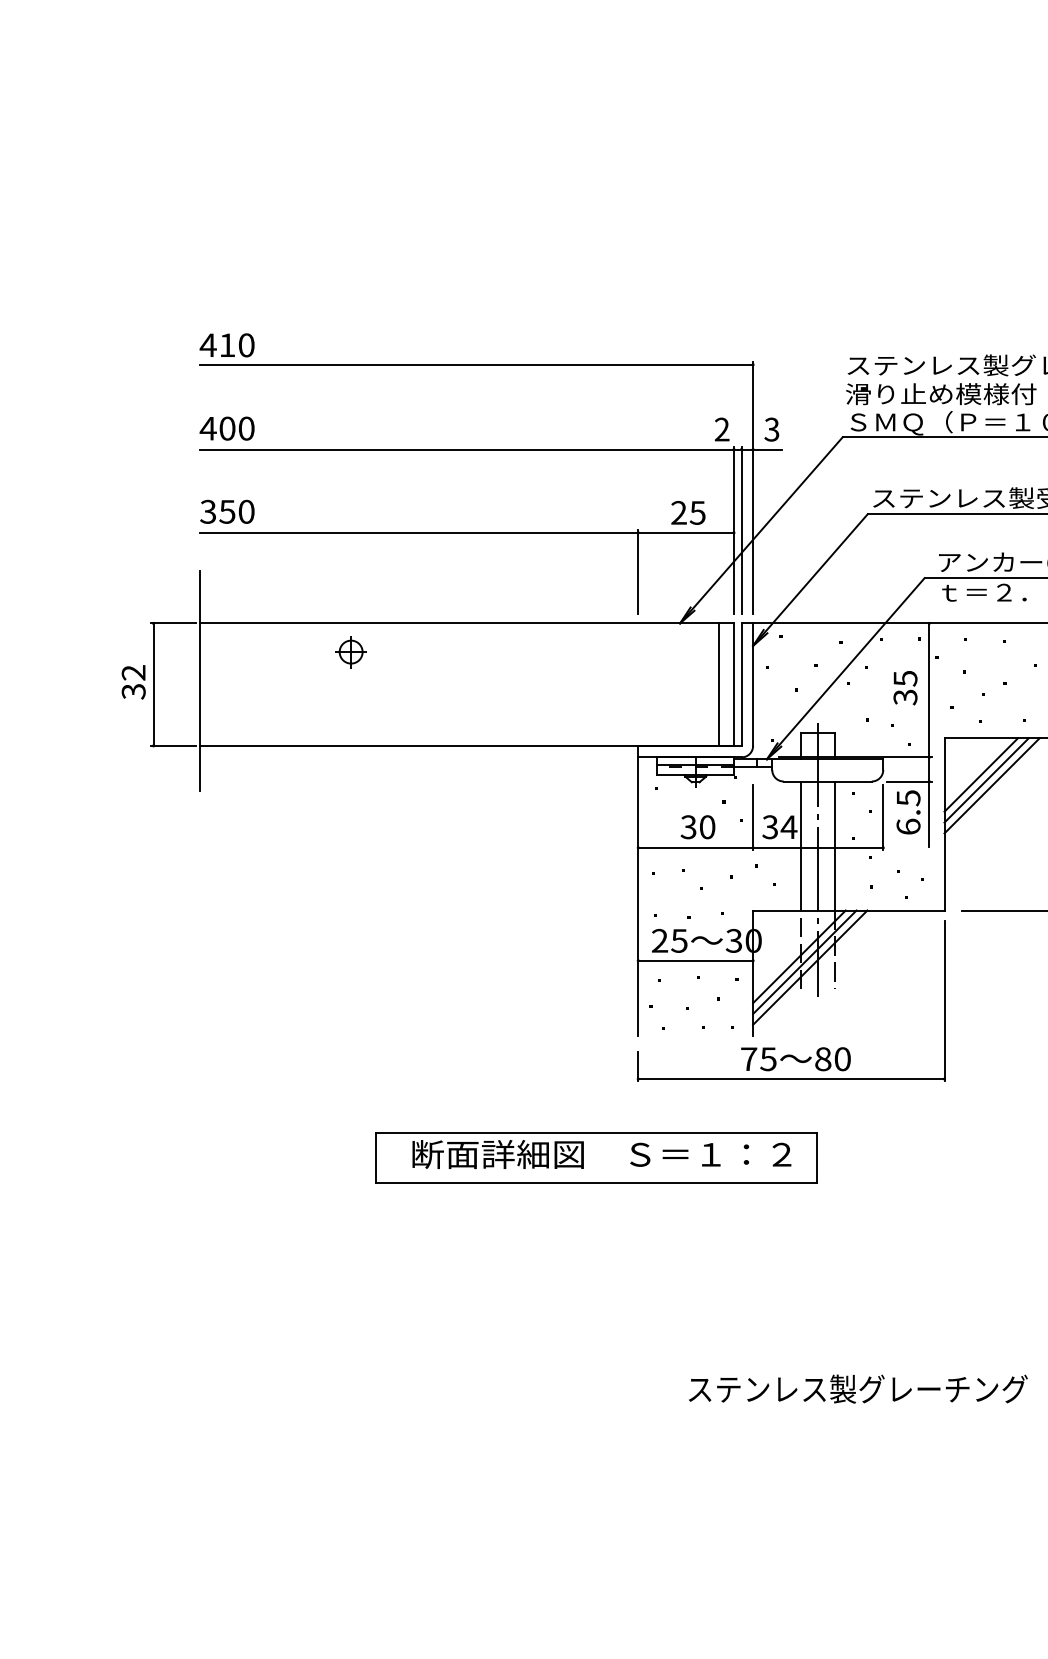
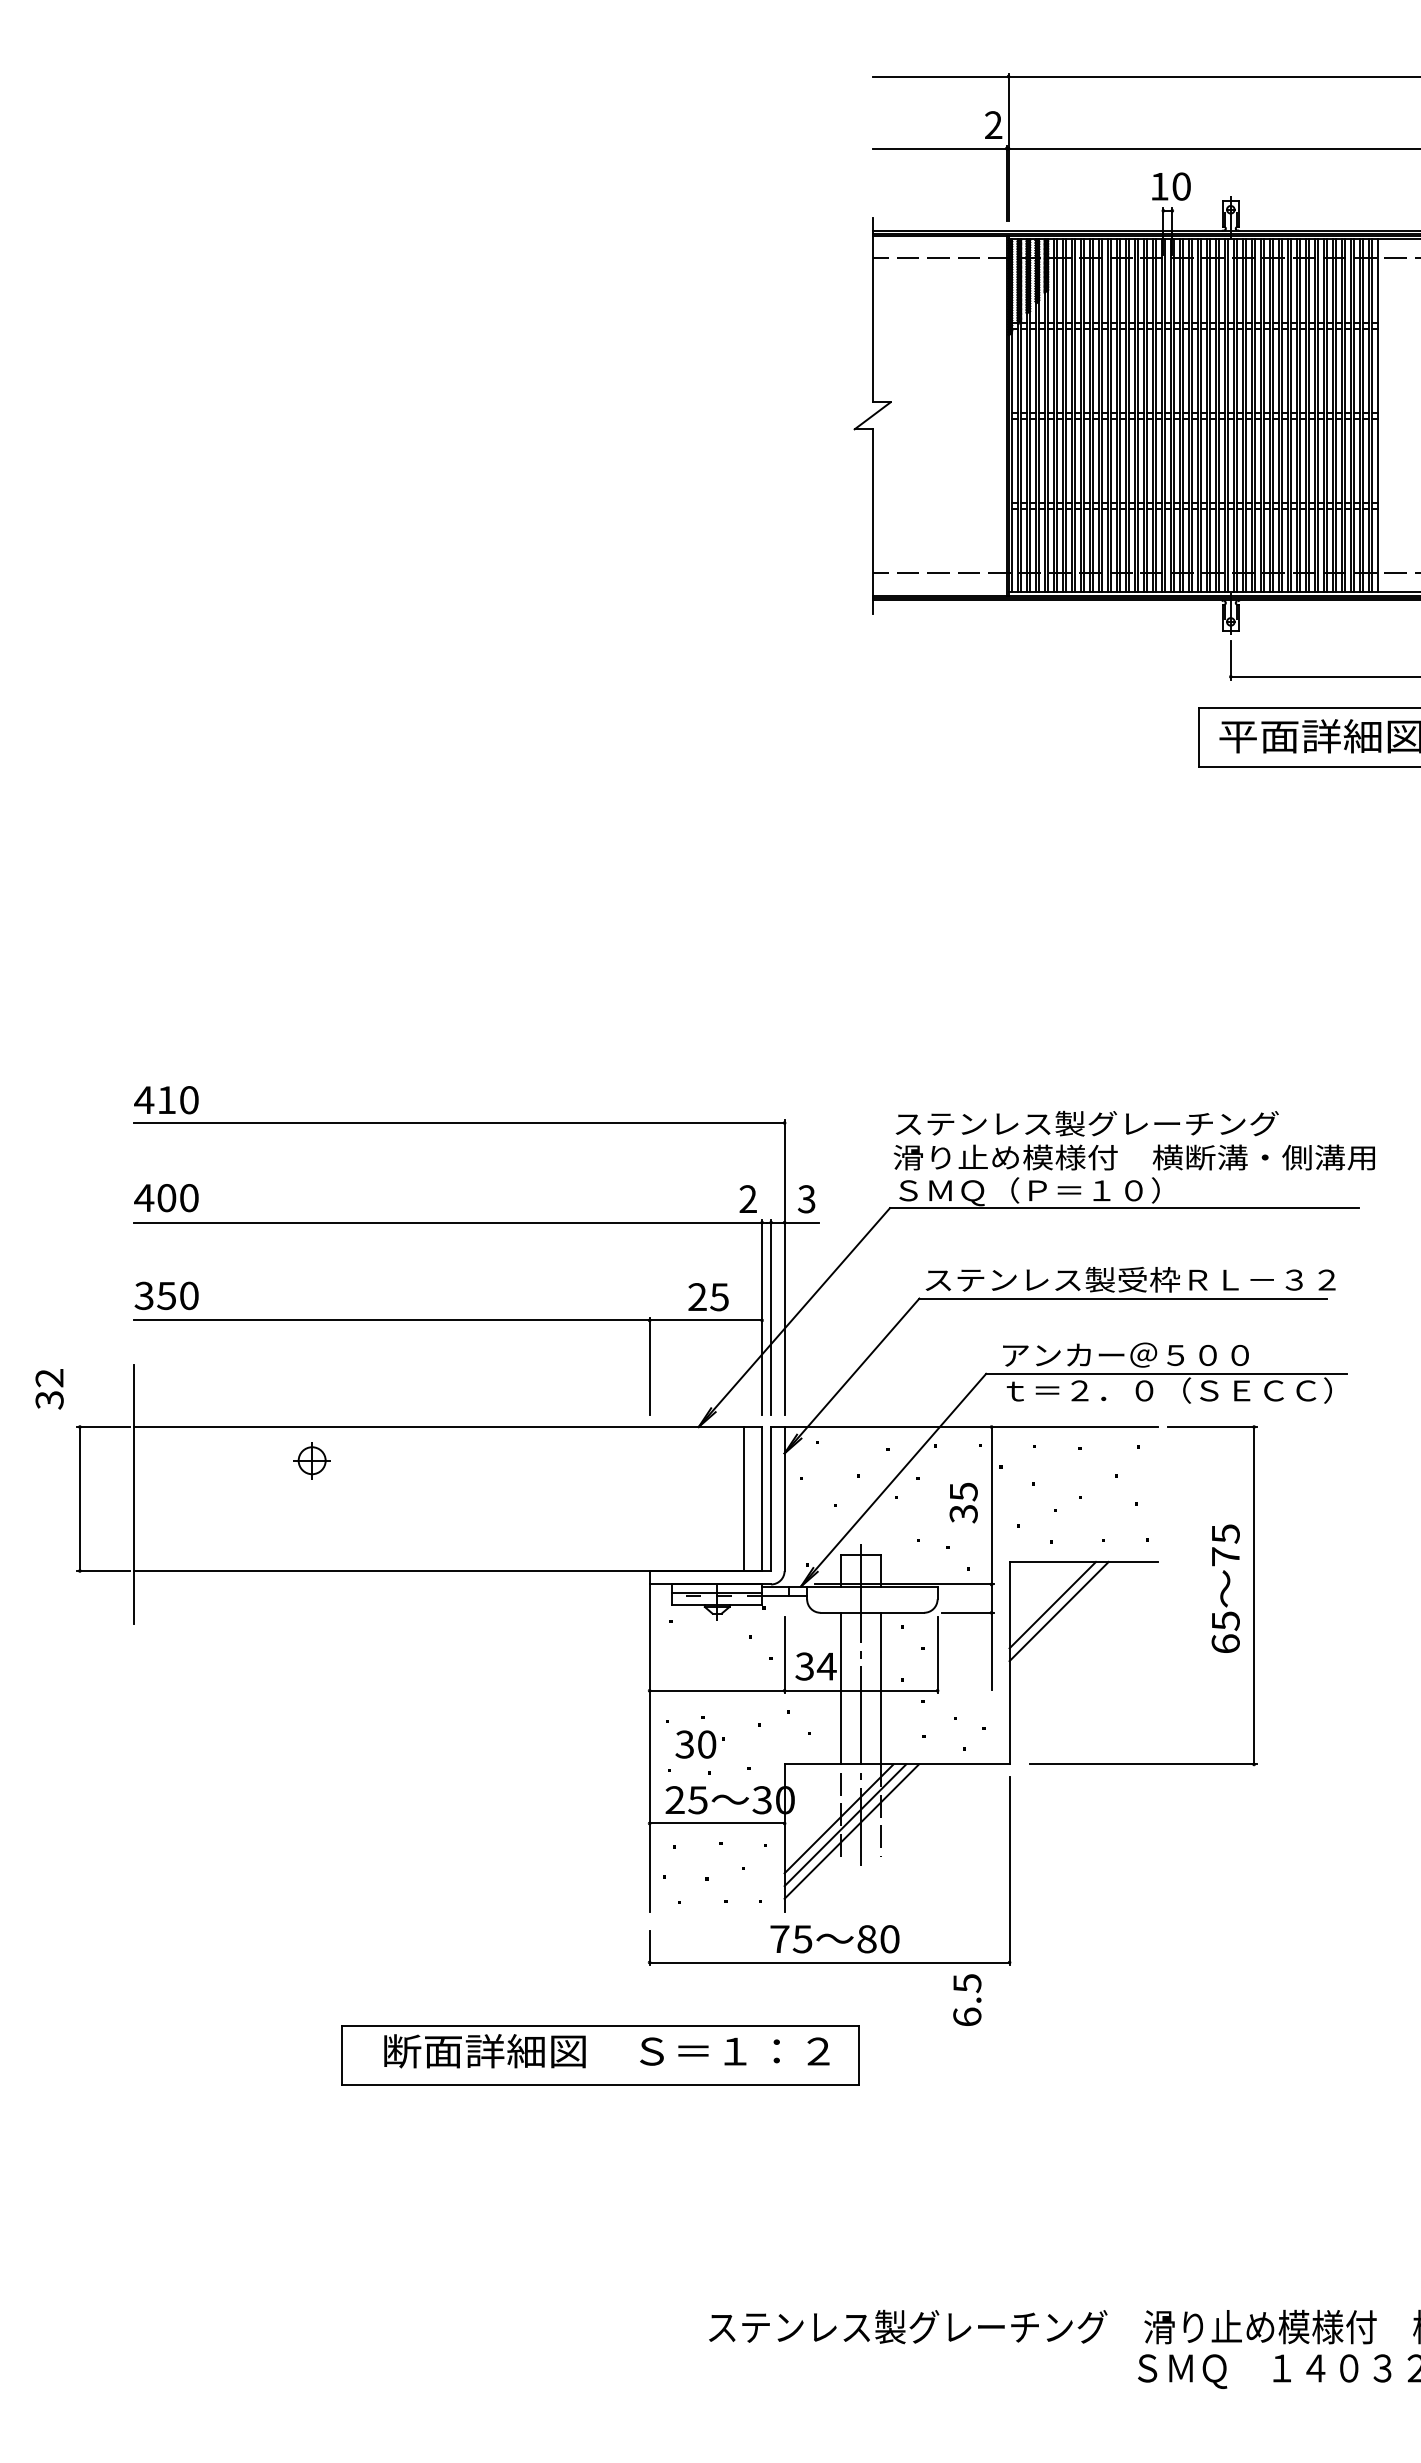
text: (133, 682) -> (49, 1389), moved
line: (992, 785) -> (1065, 1617), removed
text: (908, 811) -> (967, 1999), moved
text: (697, 827) -> (695, 1744), moved

